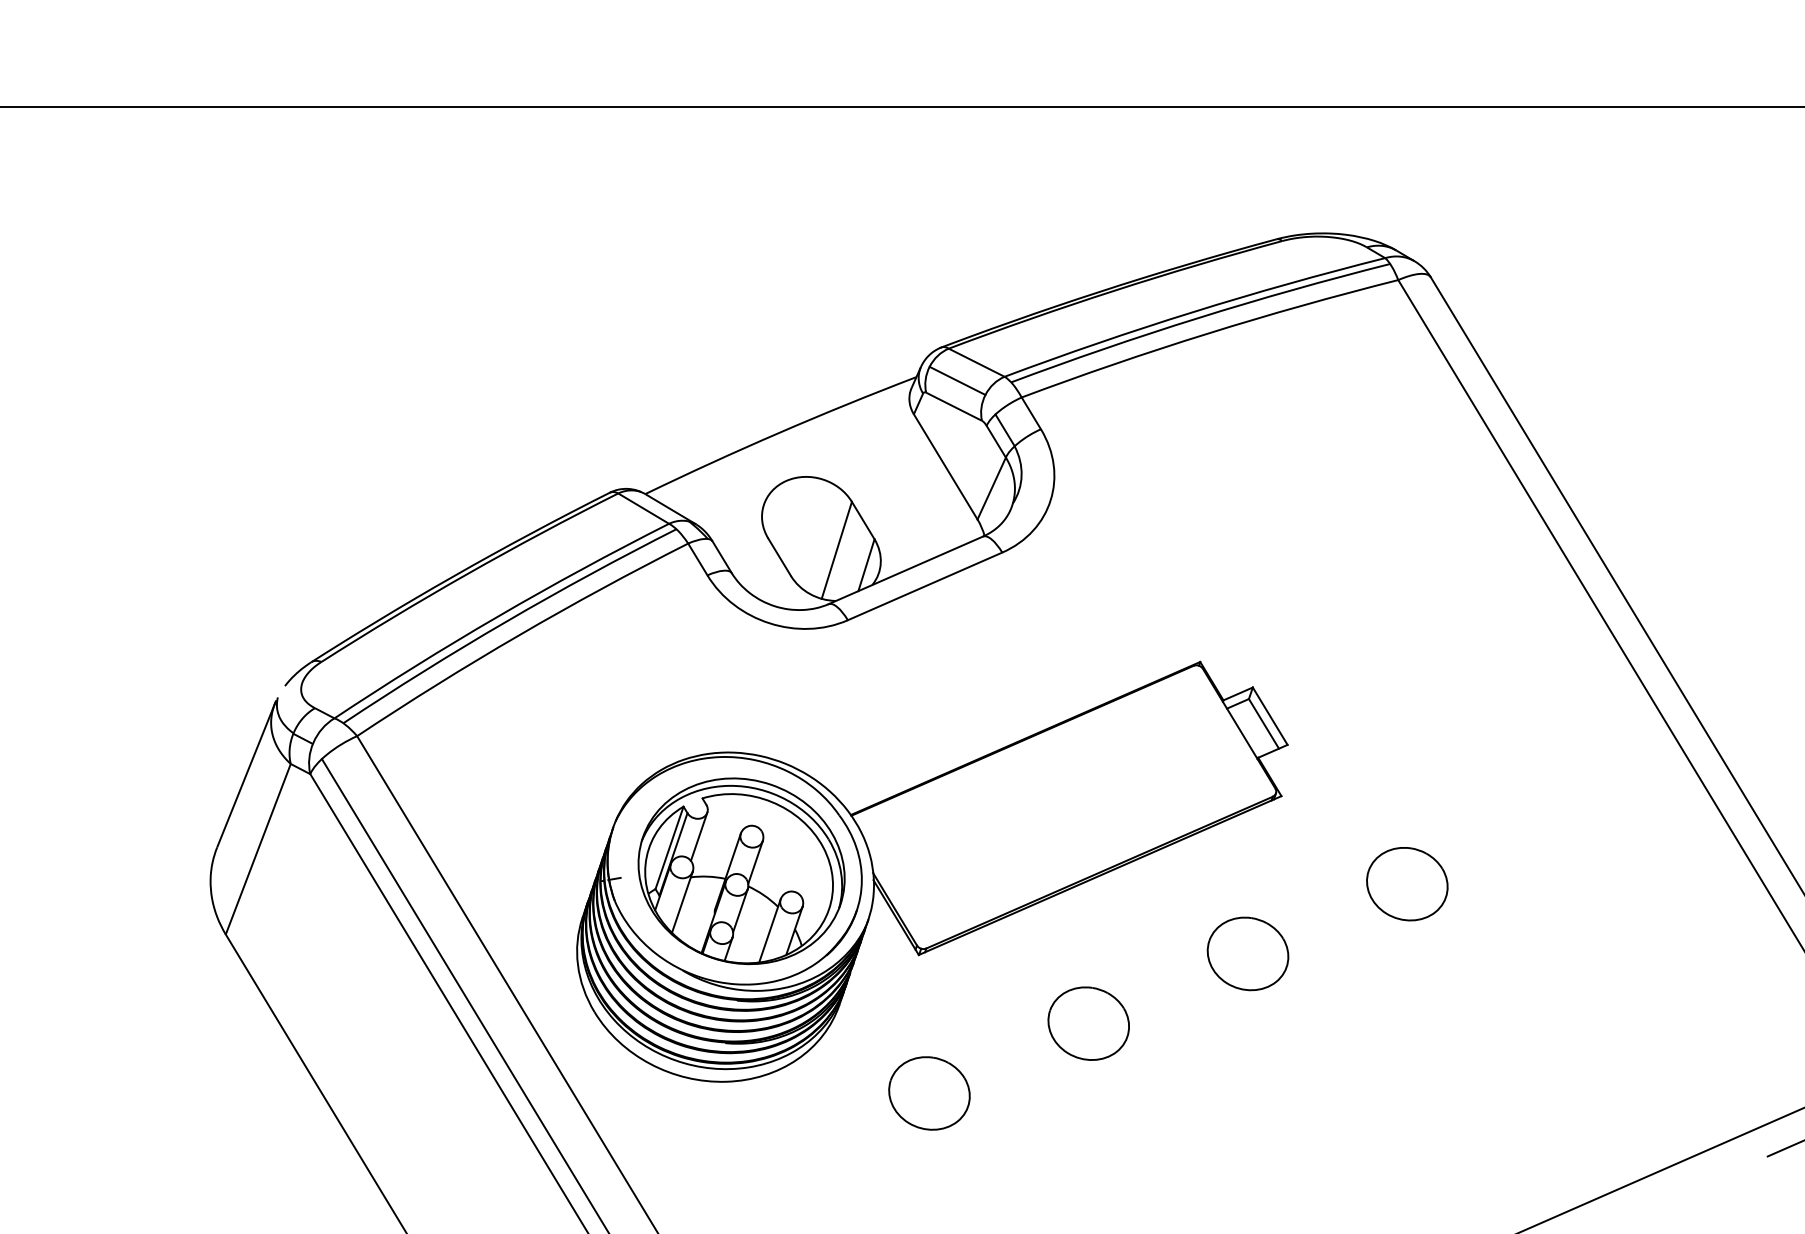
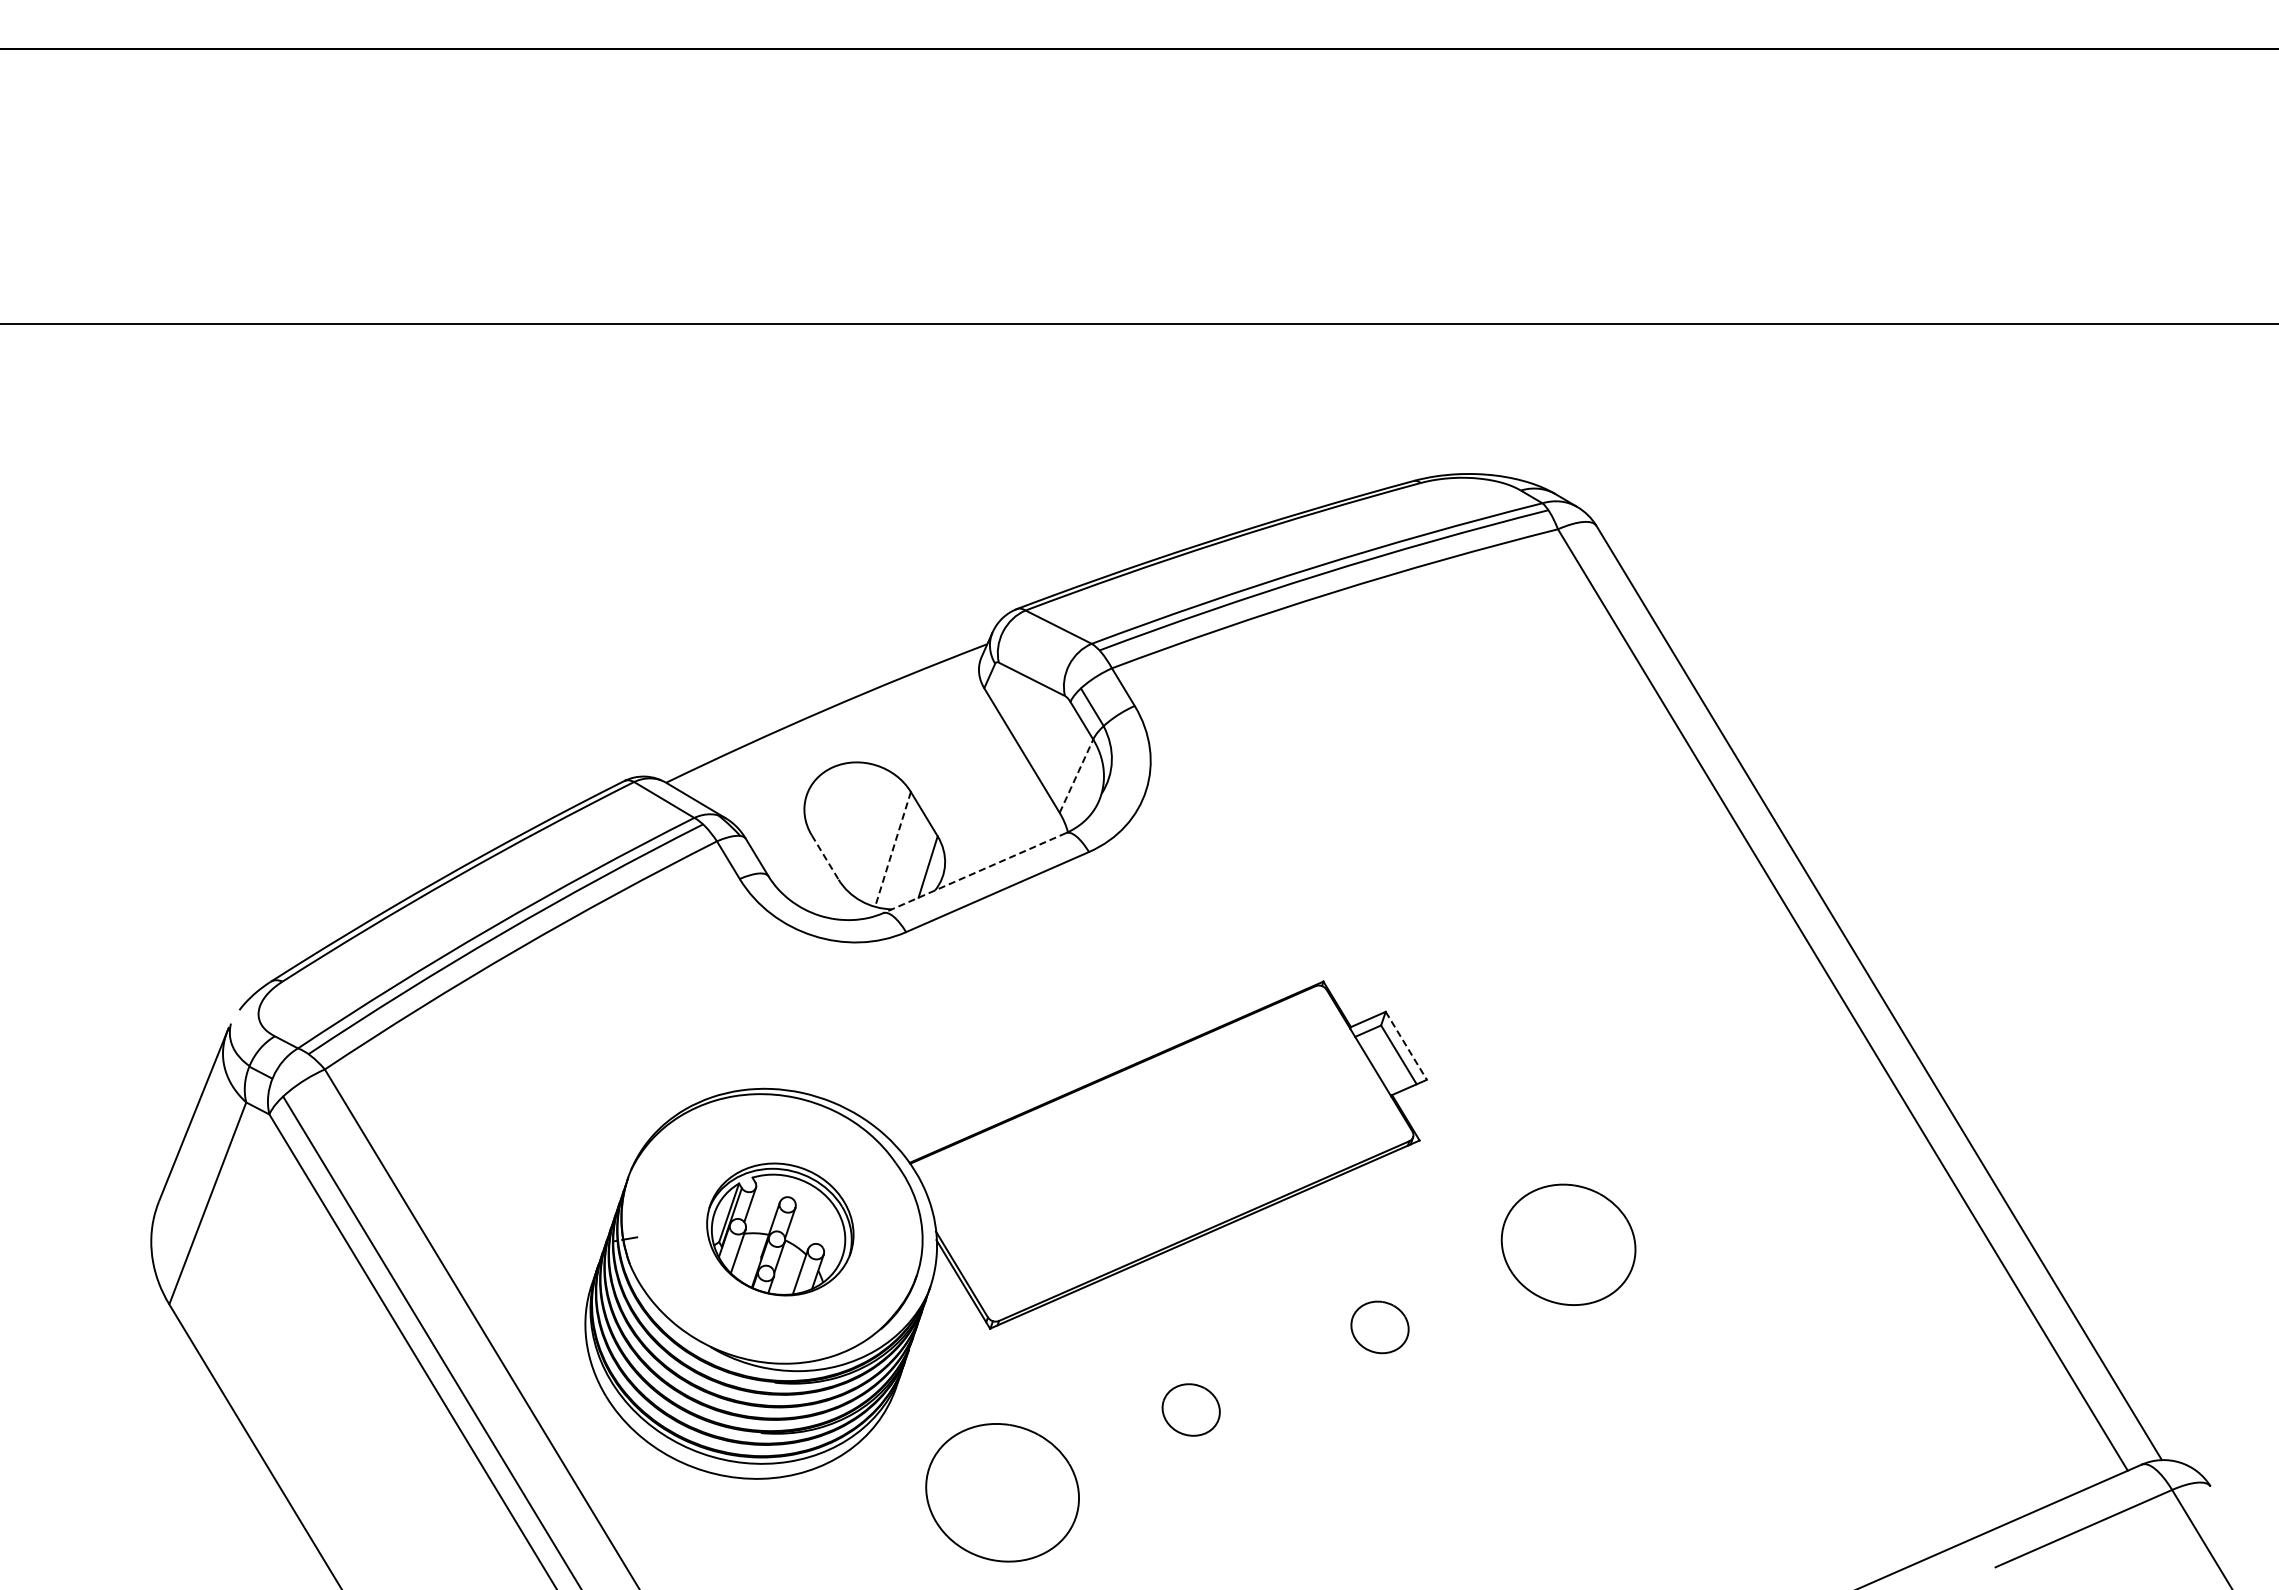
line: (957, 380) -> (1035, 648), removed
line: (991, 487) -> (1076, 775), solid -> dashed
line: (836, 550) -> (892, 849), solid -> dashed
line: (779, 557) -> (825, 857), solid -> dashed
line: (905, 570) -> (974, 873), solid -> dashed
line: (1270, 715) -> (1406, 1045), solid -> dashed
part: (741, 871) -> (780, 1229), size x0.6
part: (1407, 883) -> (1568, 1244), size x1.4
part: (1247, 954) -> (1379, 1327), size x0.6
part: (1088, 1023) -> (1190, 1409), size x0.6
part: (929, 1093) -> (1002, 1492), size x1.6

